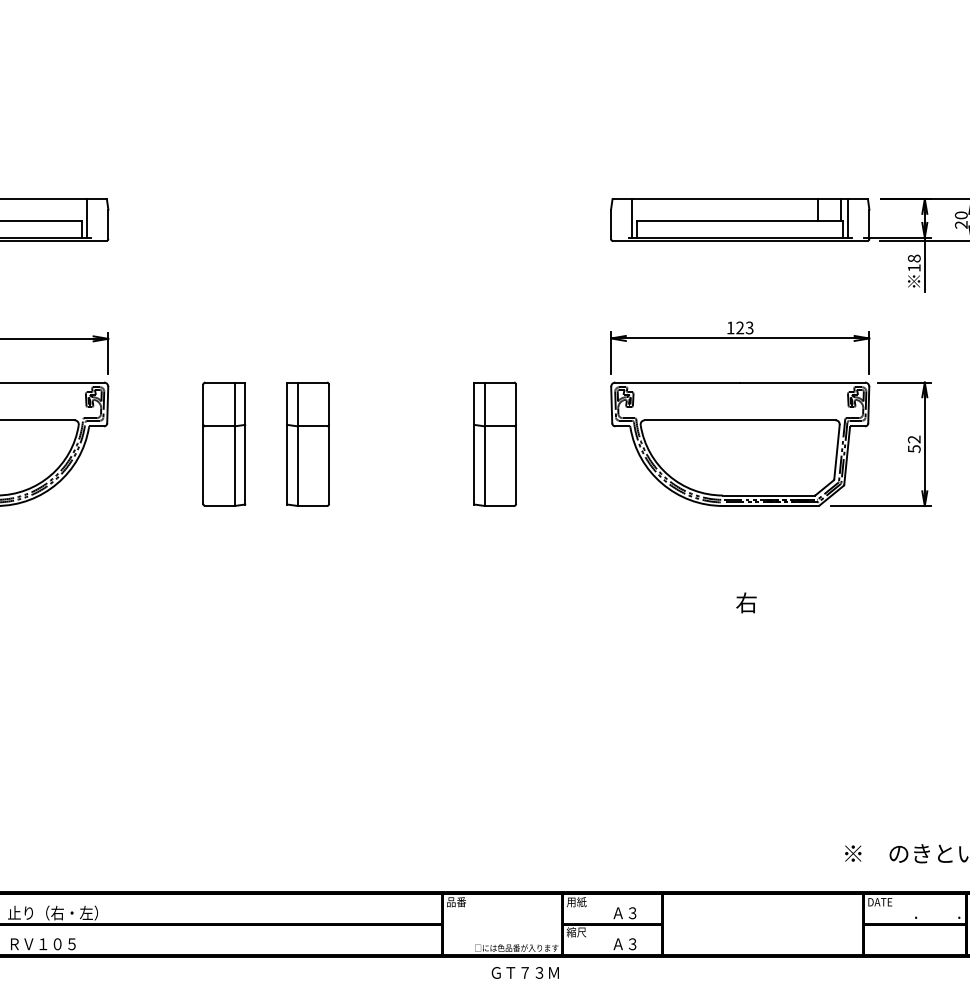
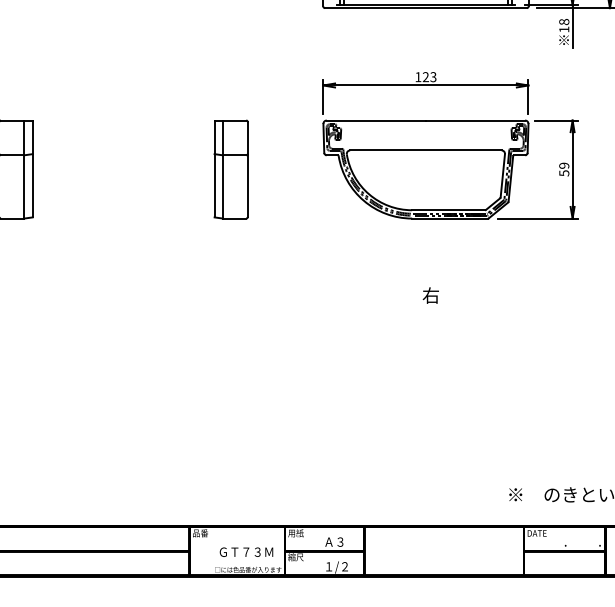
text: (914, 439) -> (564, 165), 52 -> 59
part: (307, 443) -> (82, 168), removed
text: (627, 944) -> (336, 566), Ａ３ -> １/２
text: (524, 972) -> (245, 551), moved

